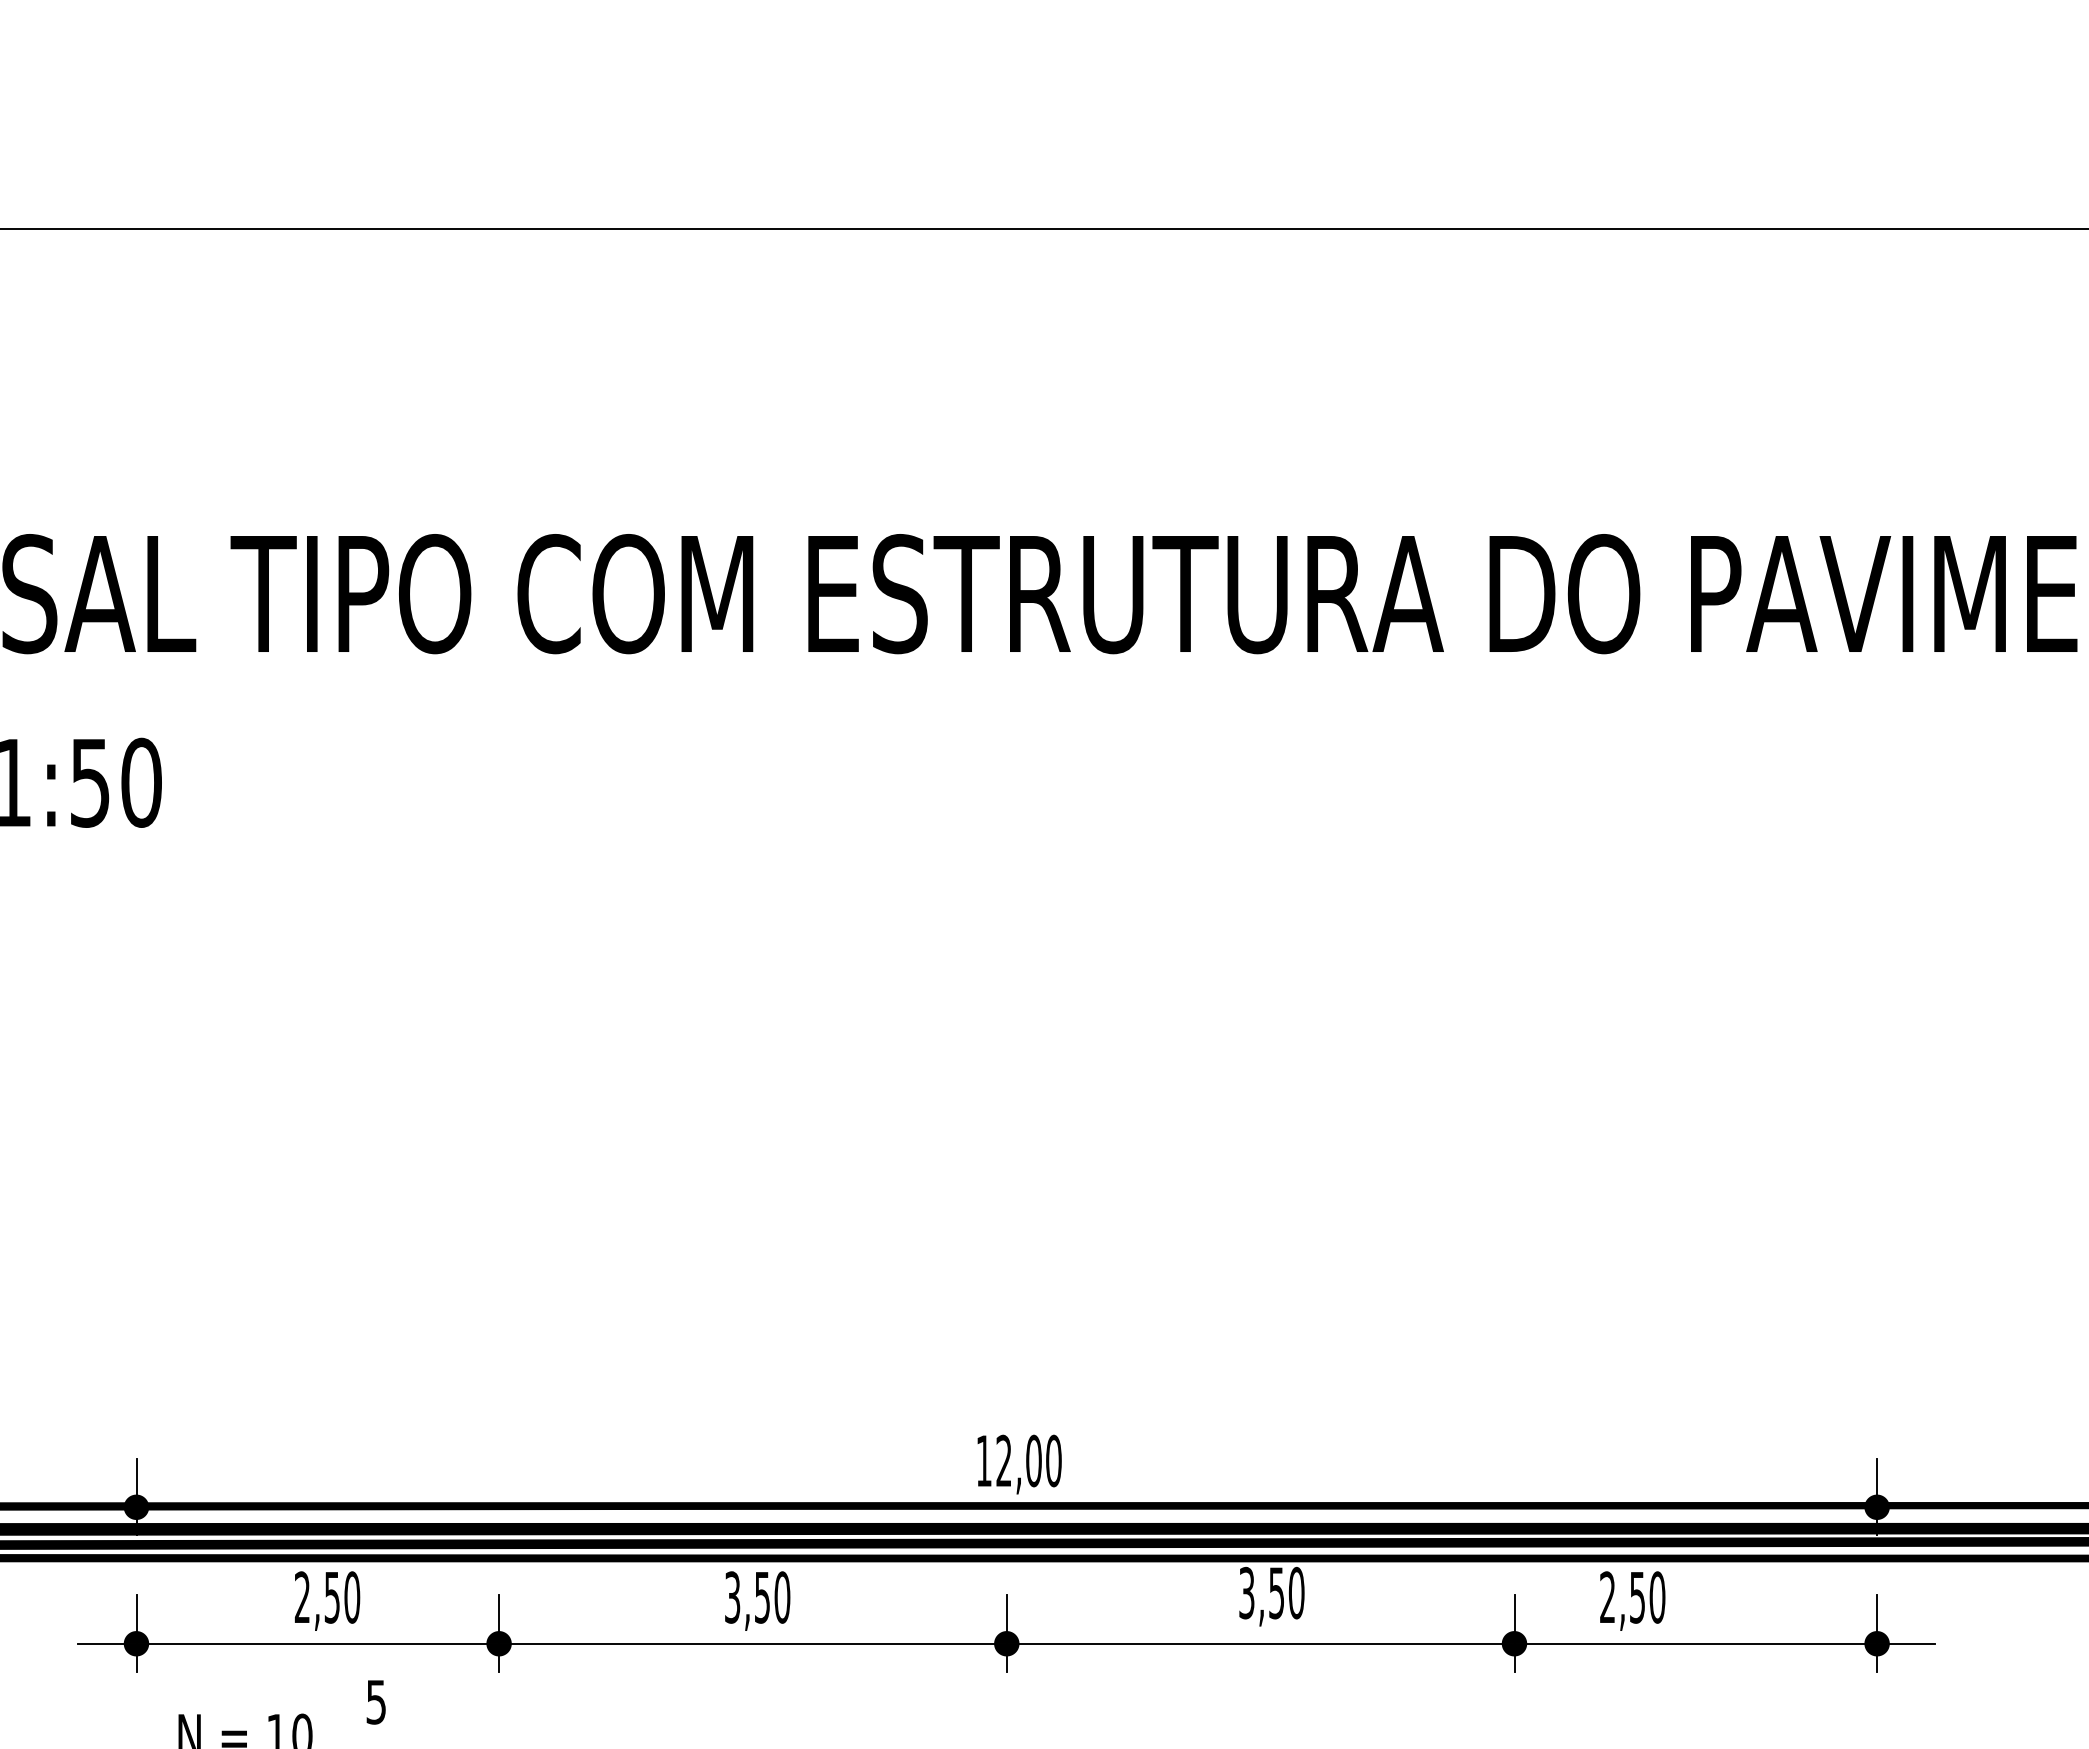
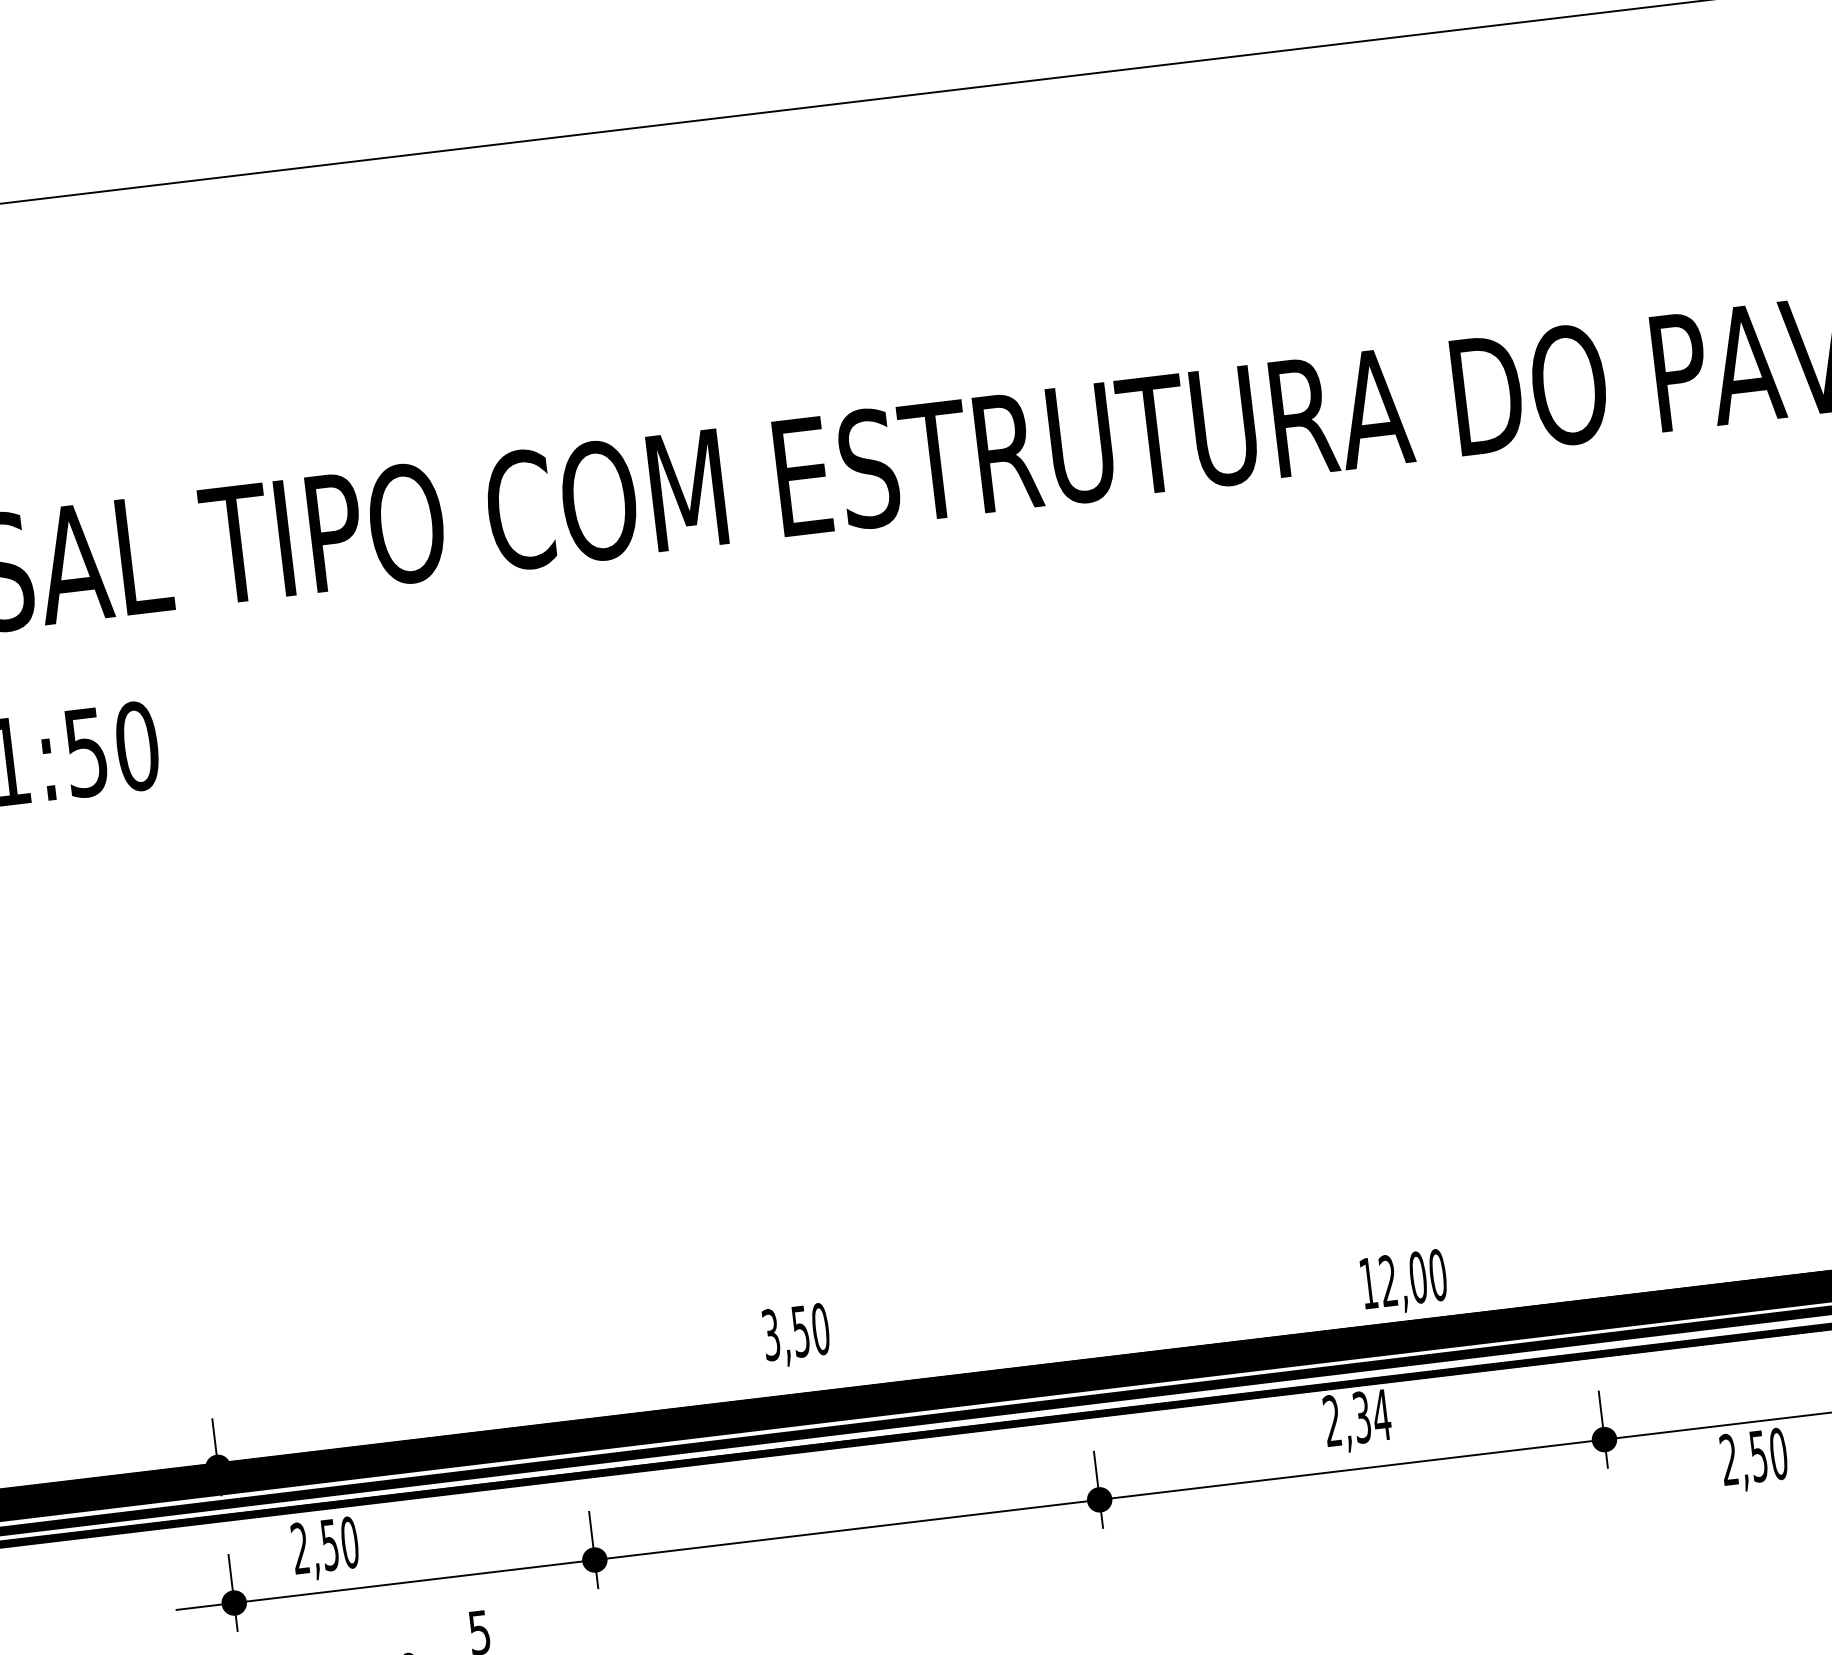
text: (1019, 1464) -> (1404, 1282), moved
text: (1271, 1592) -> (1356, 1417), 3,50 -> 2,34
text: (327, 1600) -> (325, 1548), moved
text: (757, 1600) -> (796, 1335), moved
text: (1632, 1600) -> (1754, 1459), moved

